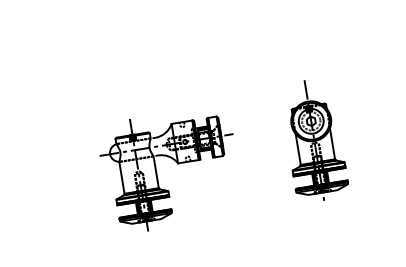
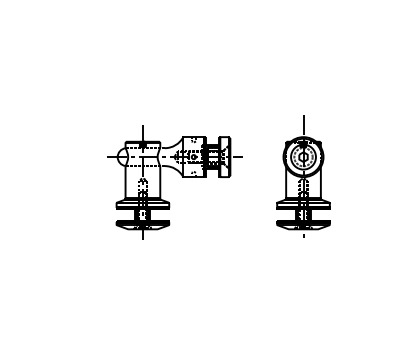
part: (176, 163) -> (181, 176), moved

